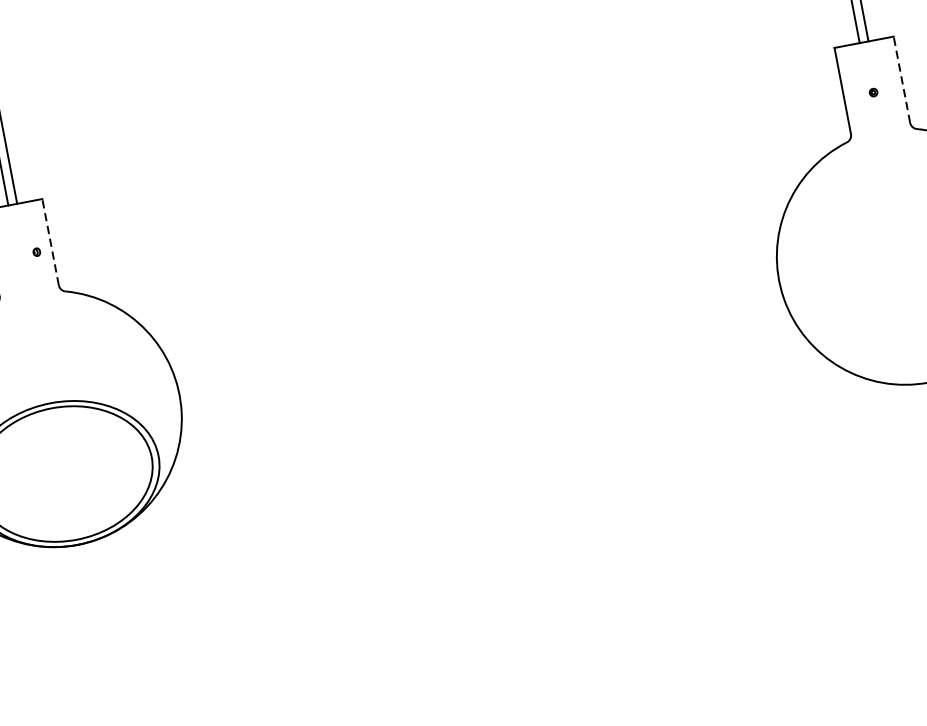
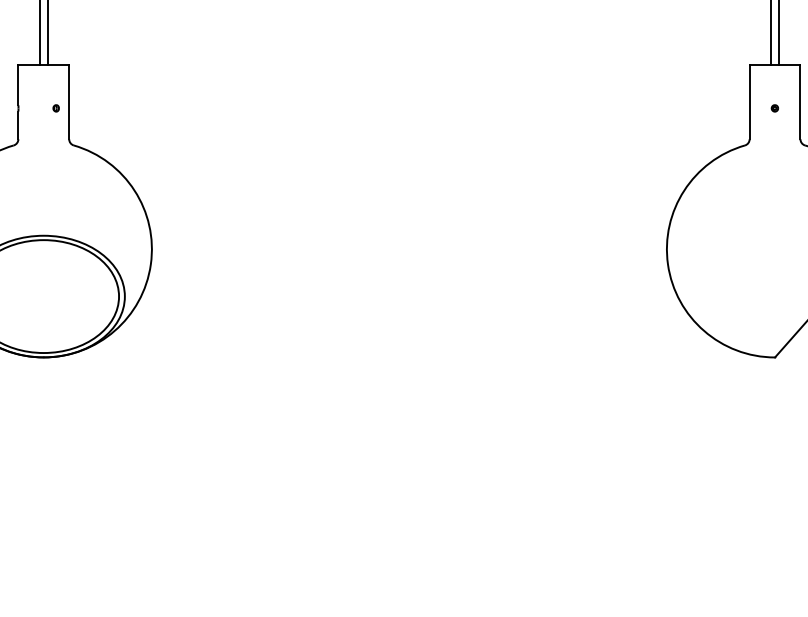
line: (901, 78) -> (800, 101), dashed -> solid
line: (50, 241) -> (69, 101), dashed -> solid

